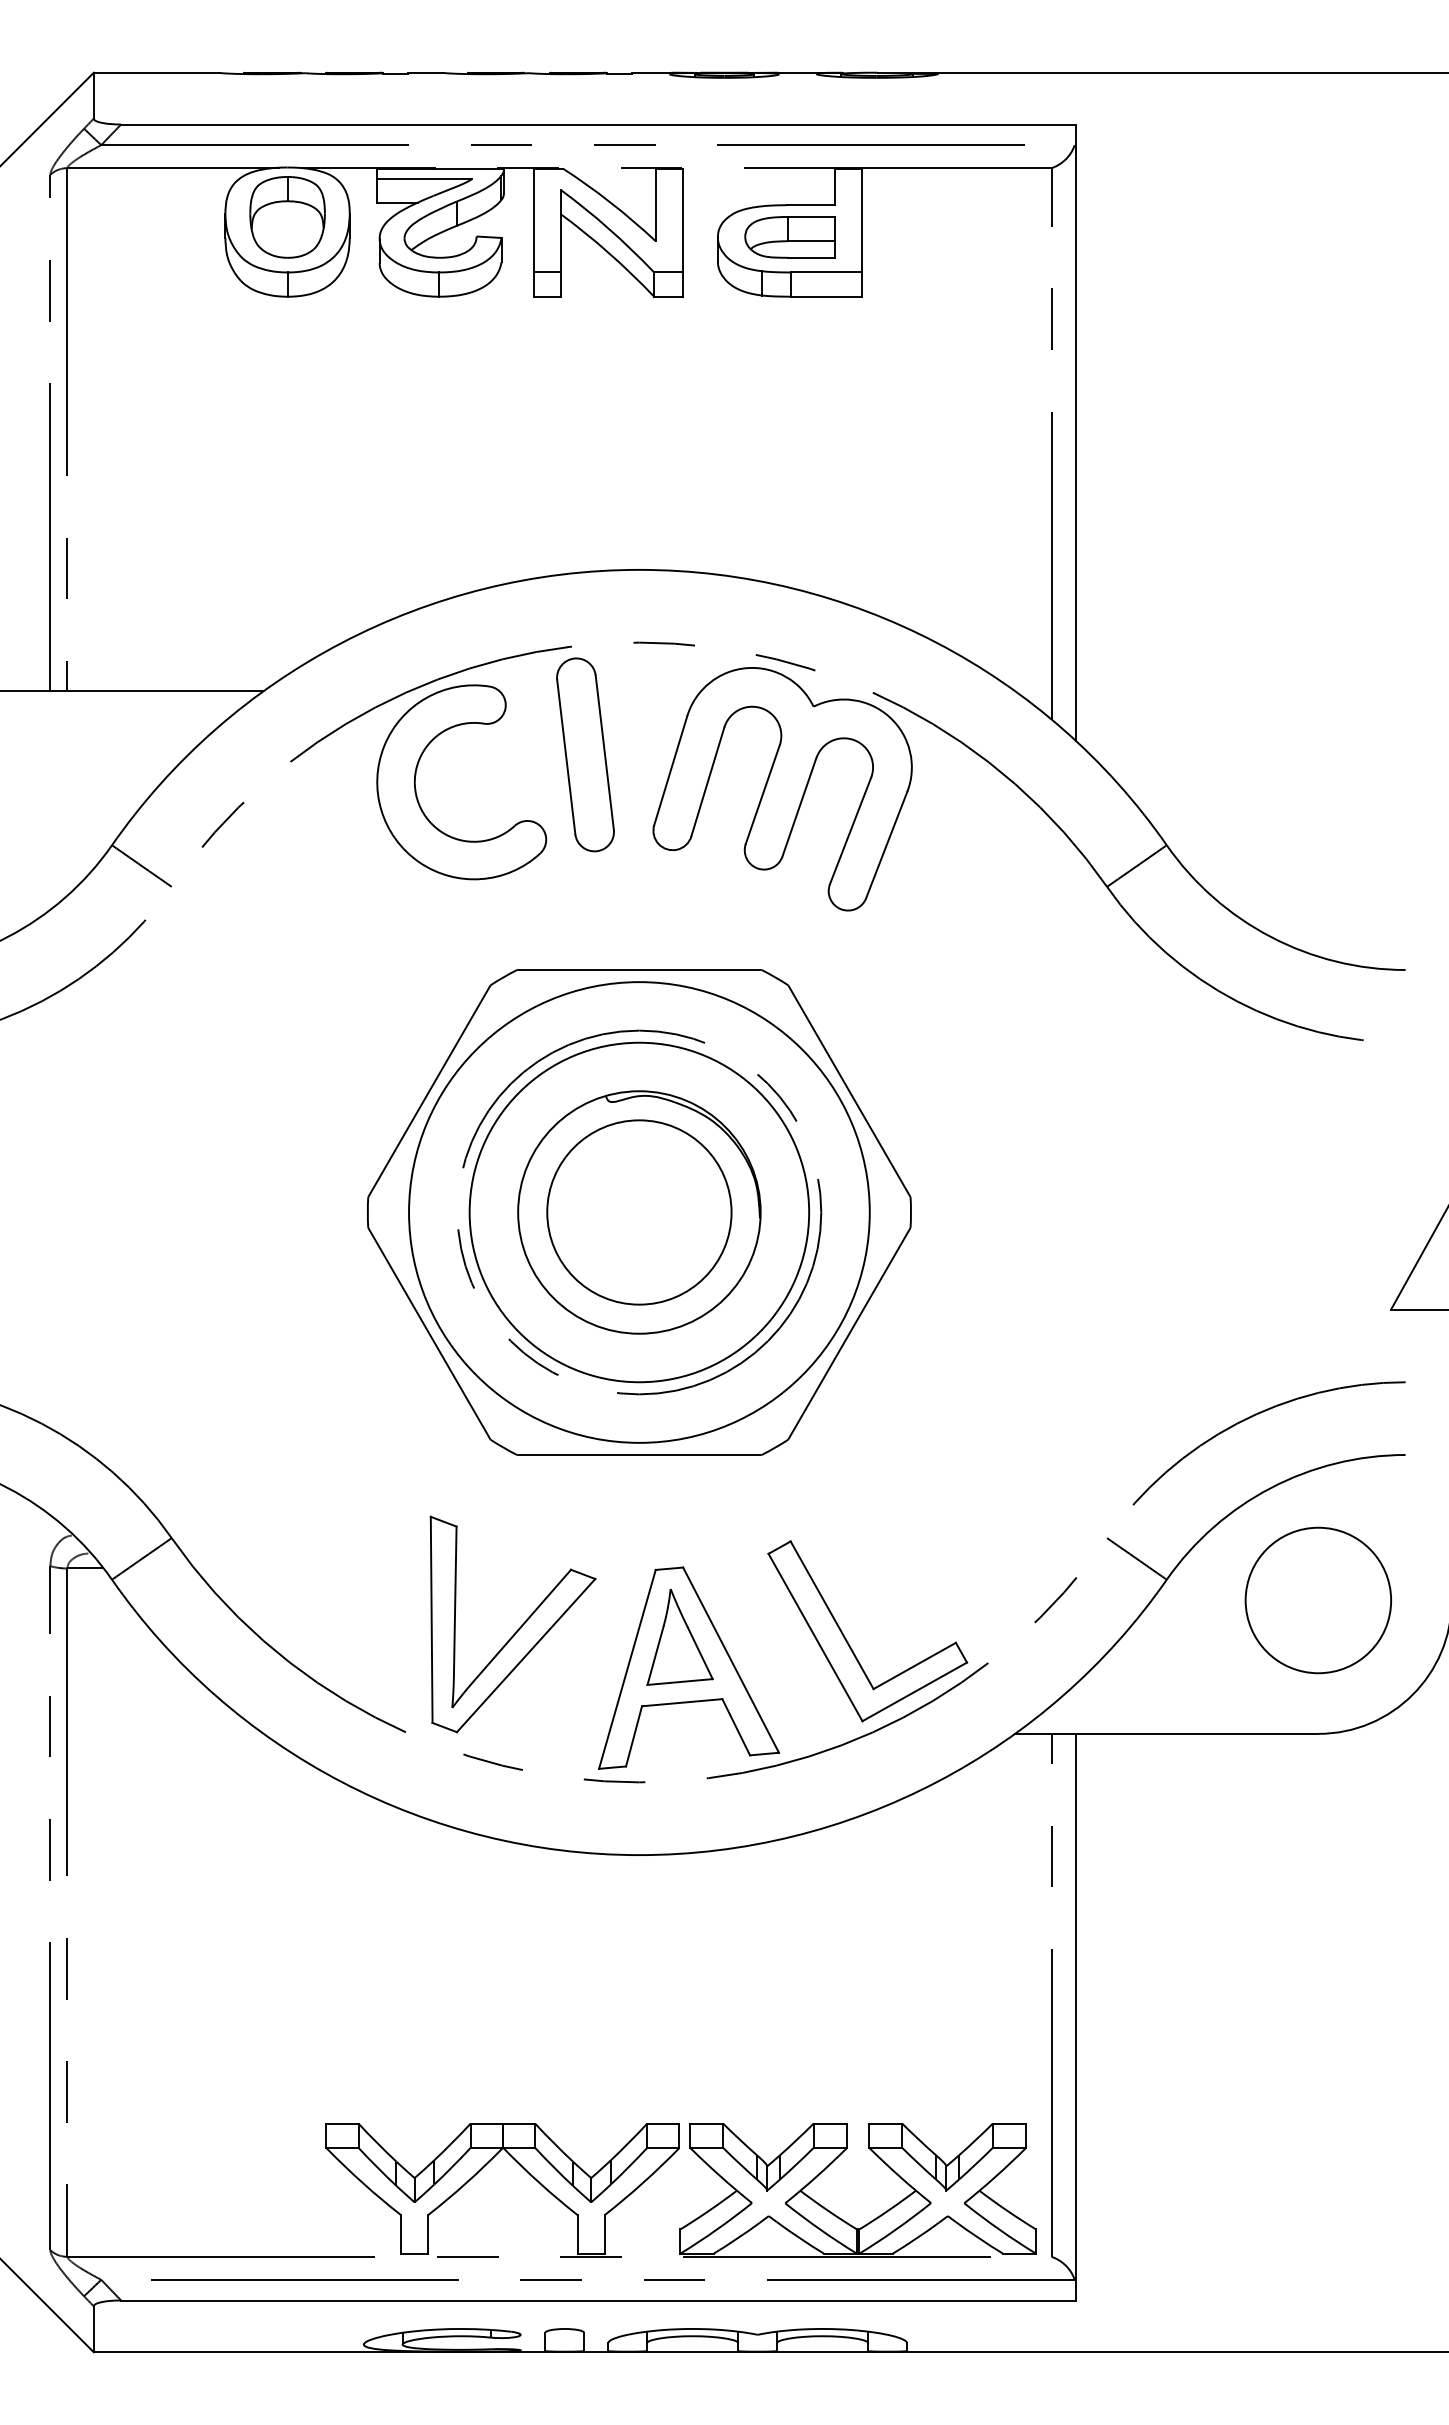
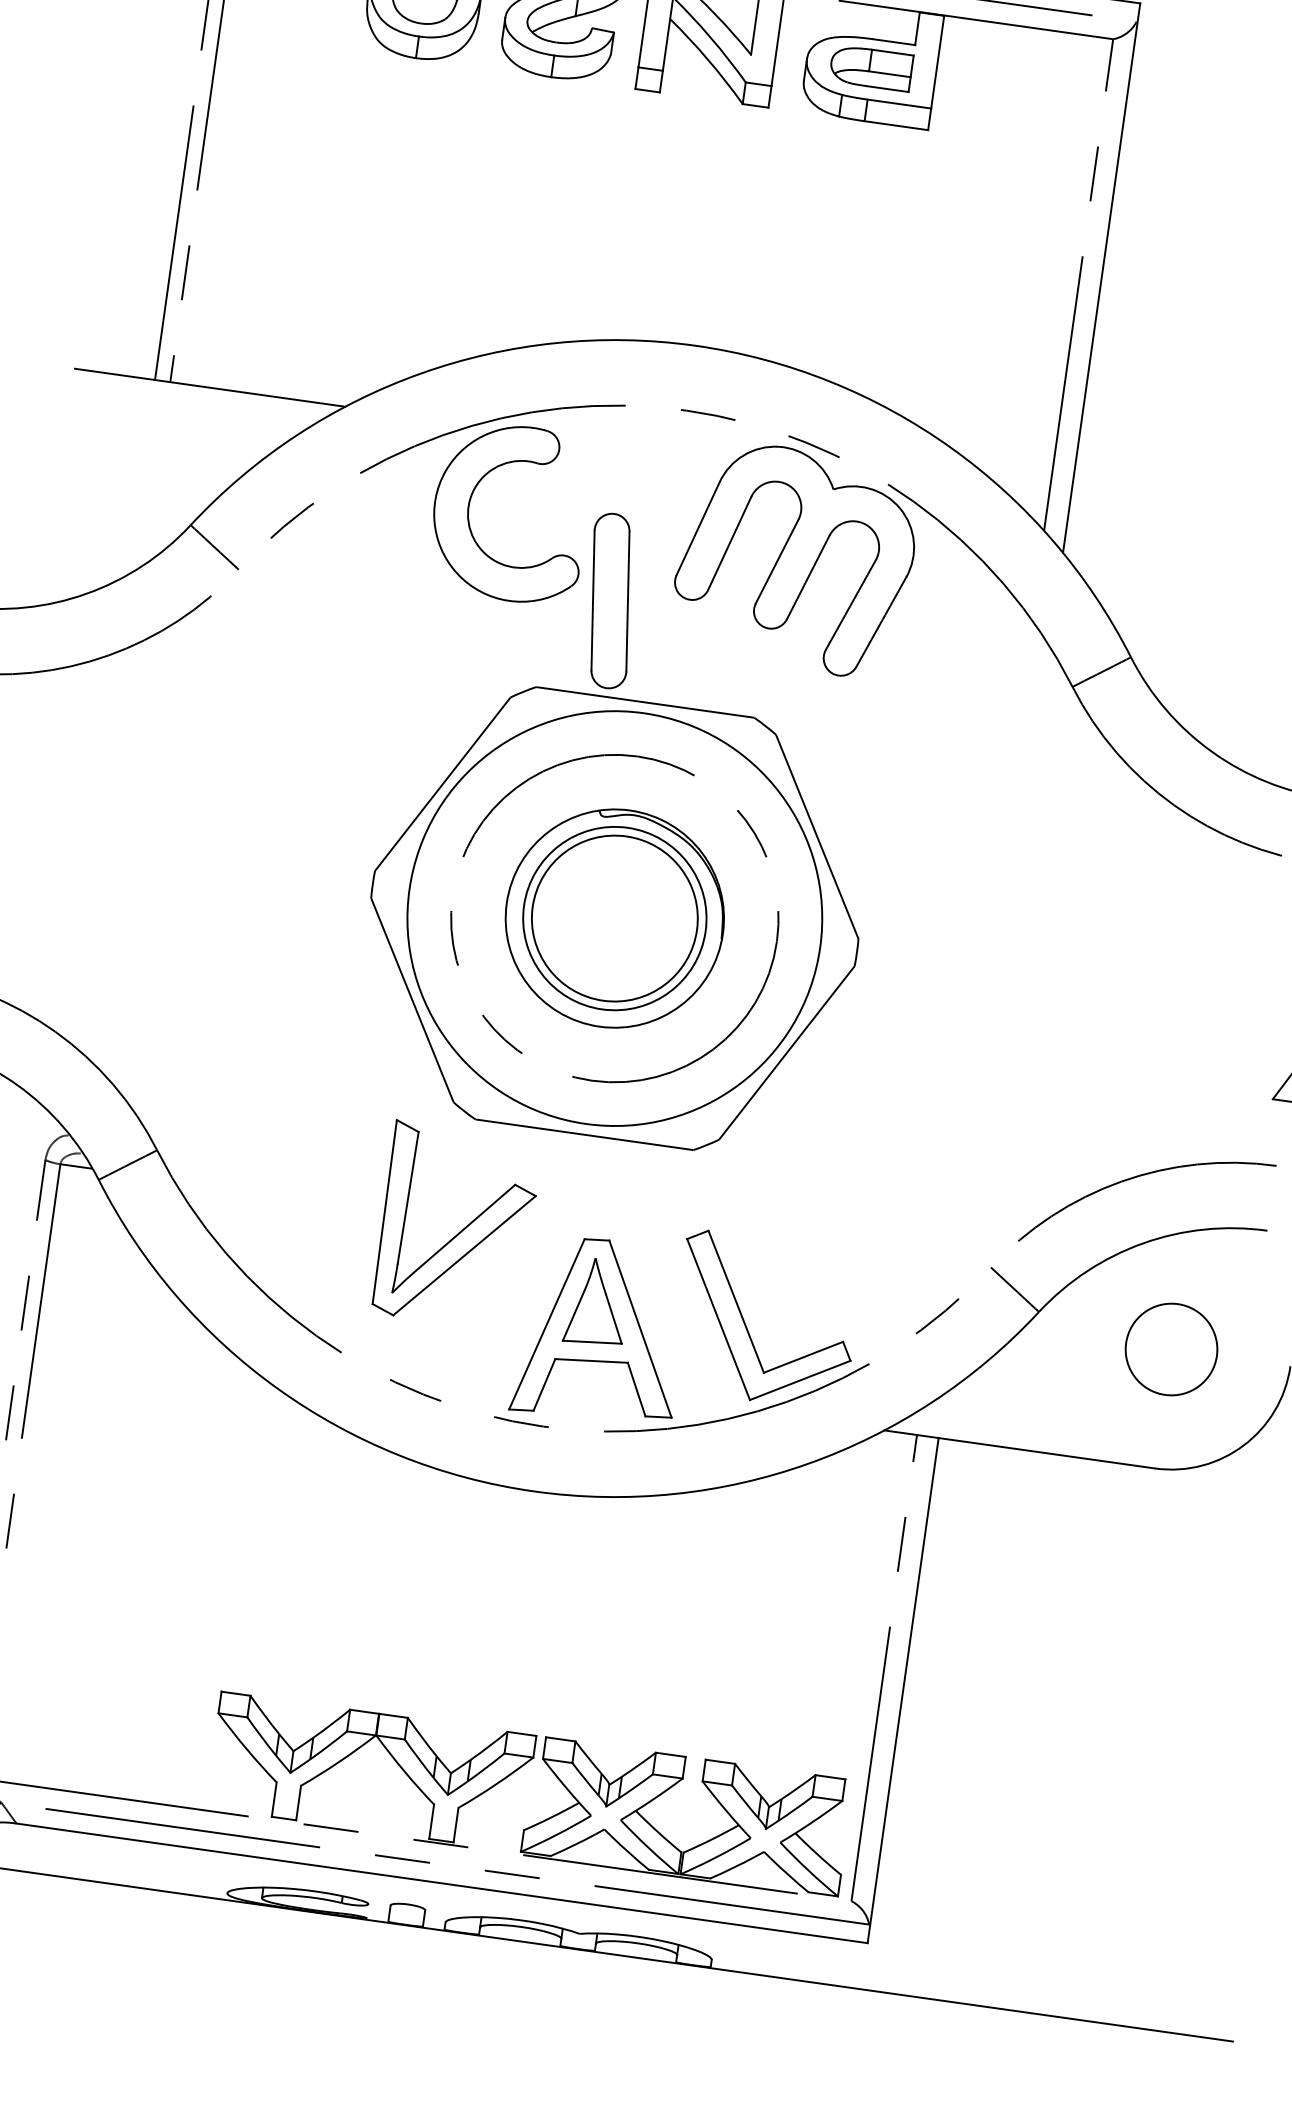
part: (585, 754) -> (610, 600), moved
circle: (639, 1212) -> (614, 918), size x0.6
circle: (1318, 1600) -> (1171, 1349), size x0.7
part: (517, 1629) -> (460, 1231), moved

